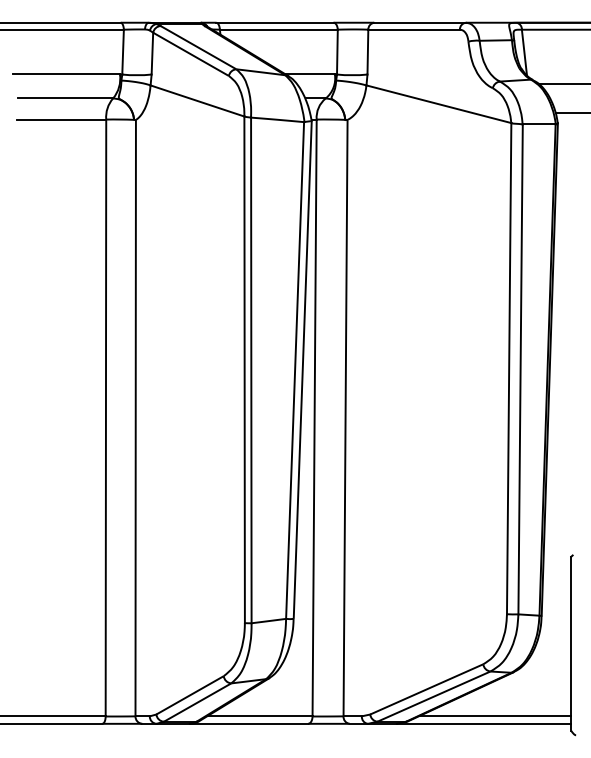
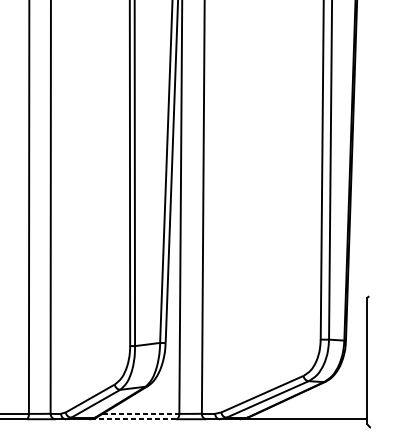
line: (259, 716) -> (140, 413), solid -> dashed
line: (495, 716) -> (312, 413), removed
line: (249, 723) -> (133, 418), solid -> dashed

